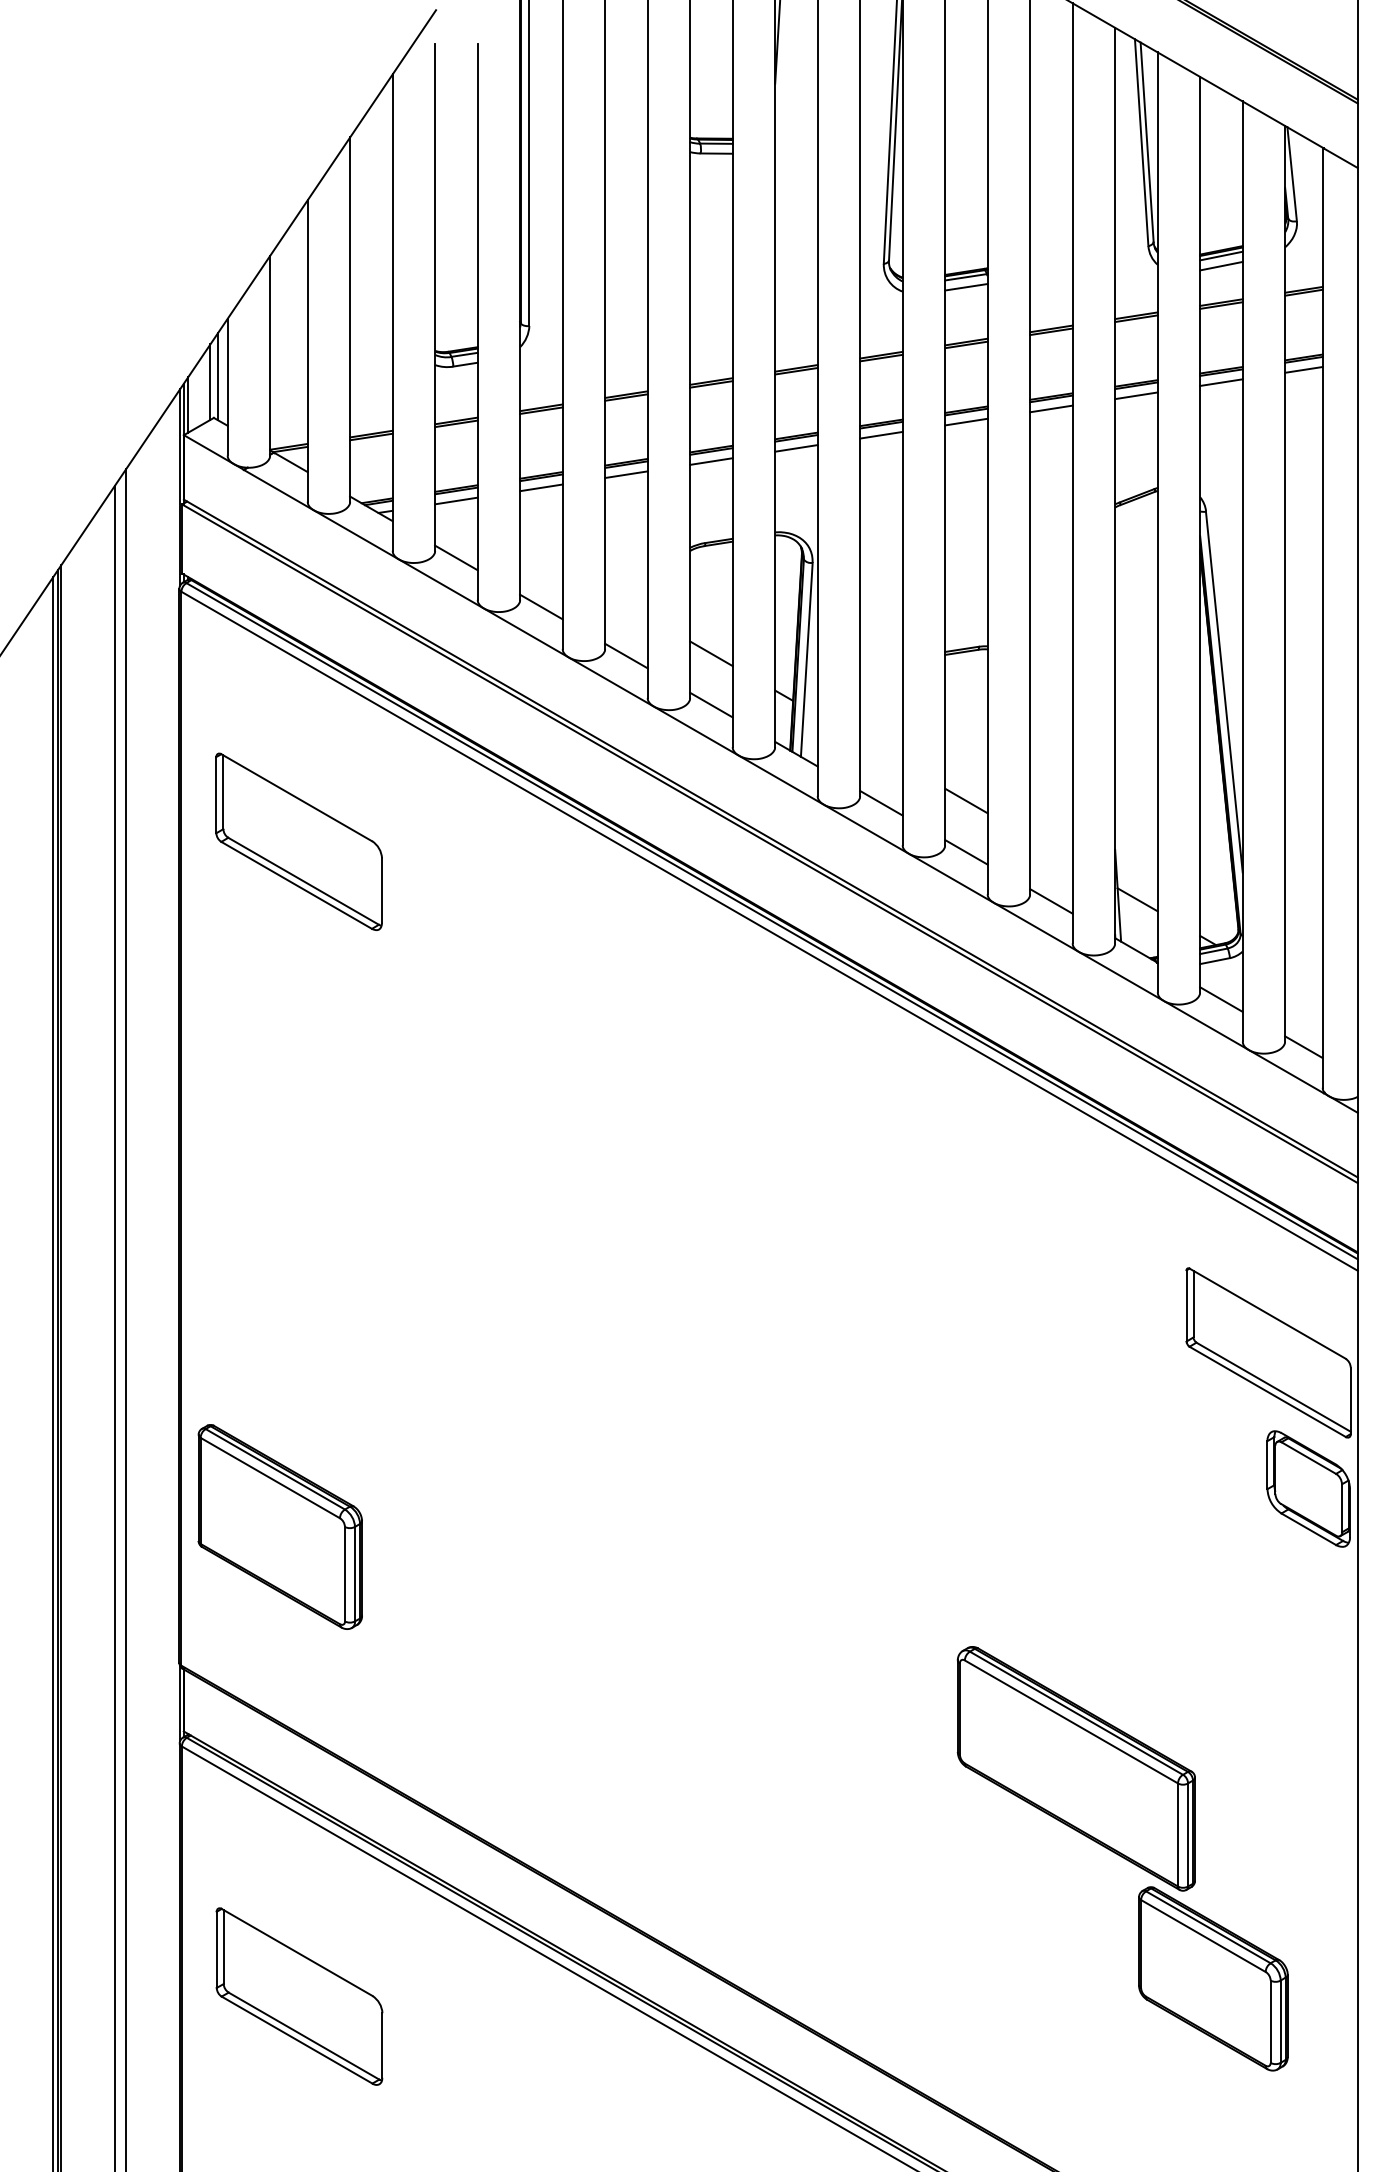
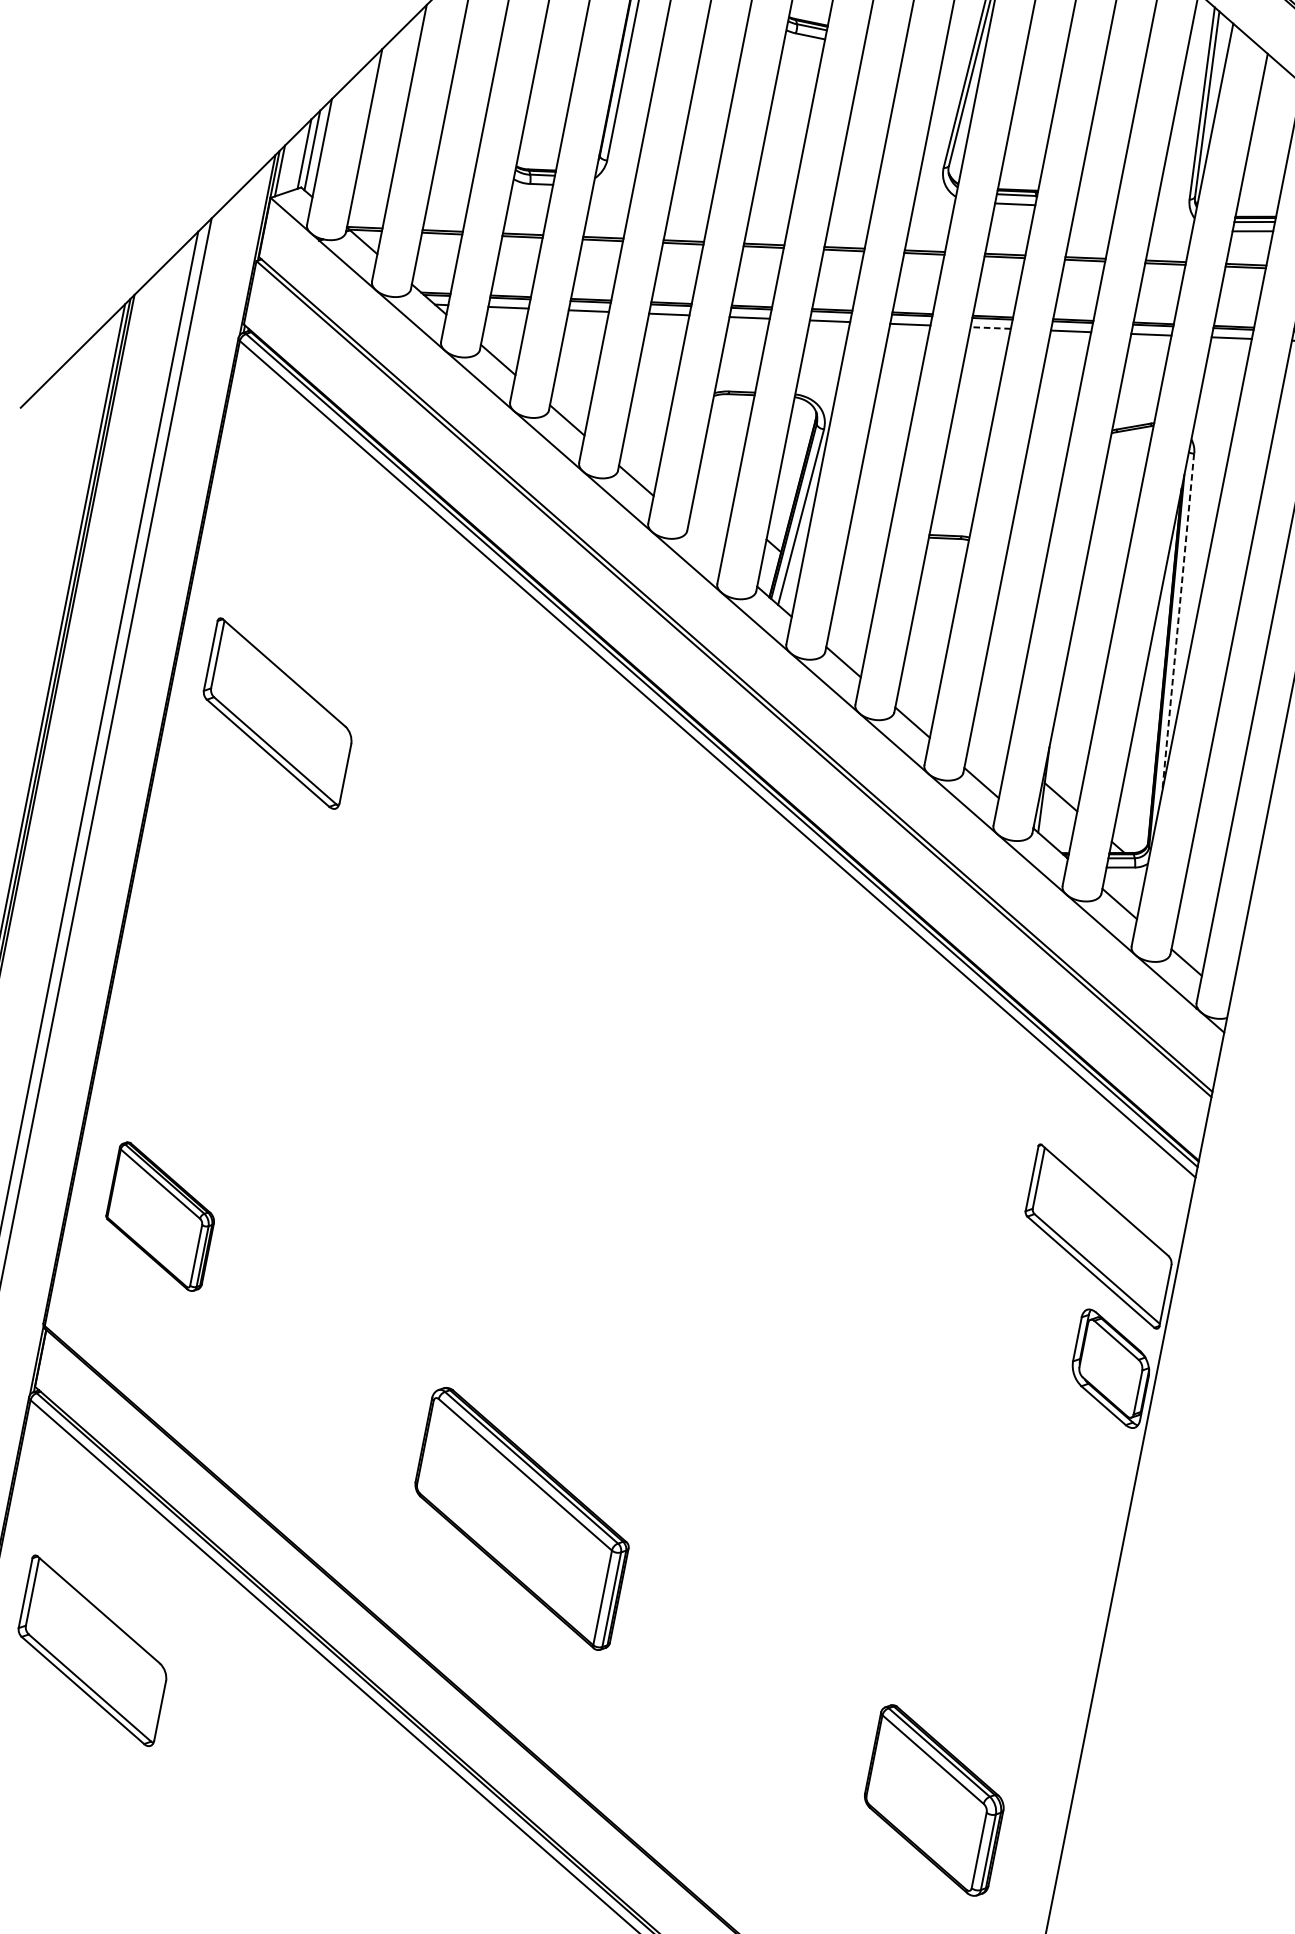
line: (966, 422) -> (990, 328), solid -> dashed
line: (711, 653) -> (714, 493), removed
line: (1224, 692) -> (1178, 622), solid -> dashed
line: (711, 704) -> (705, 540), removed
line: (966, 800) -> (922, 675), removed
part: (298, 841) -> (277, 713), moved
part: (279, 1526) -> (160, 1216), size x0.7
part: (1075, 1768) -> (520, 1518), moved

